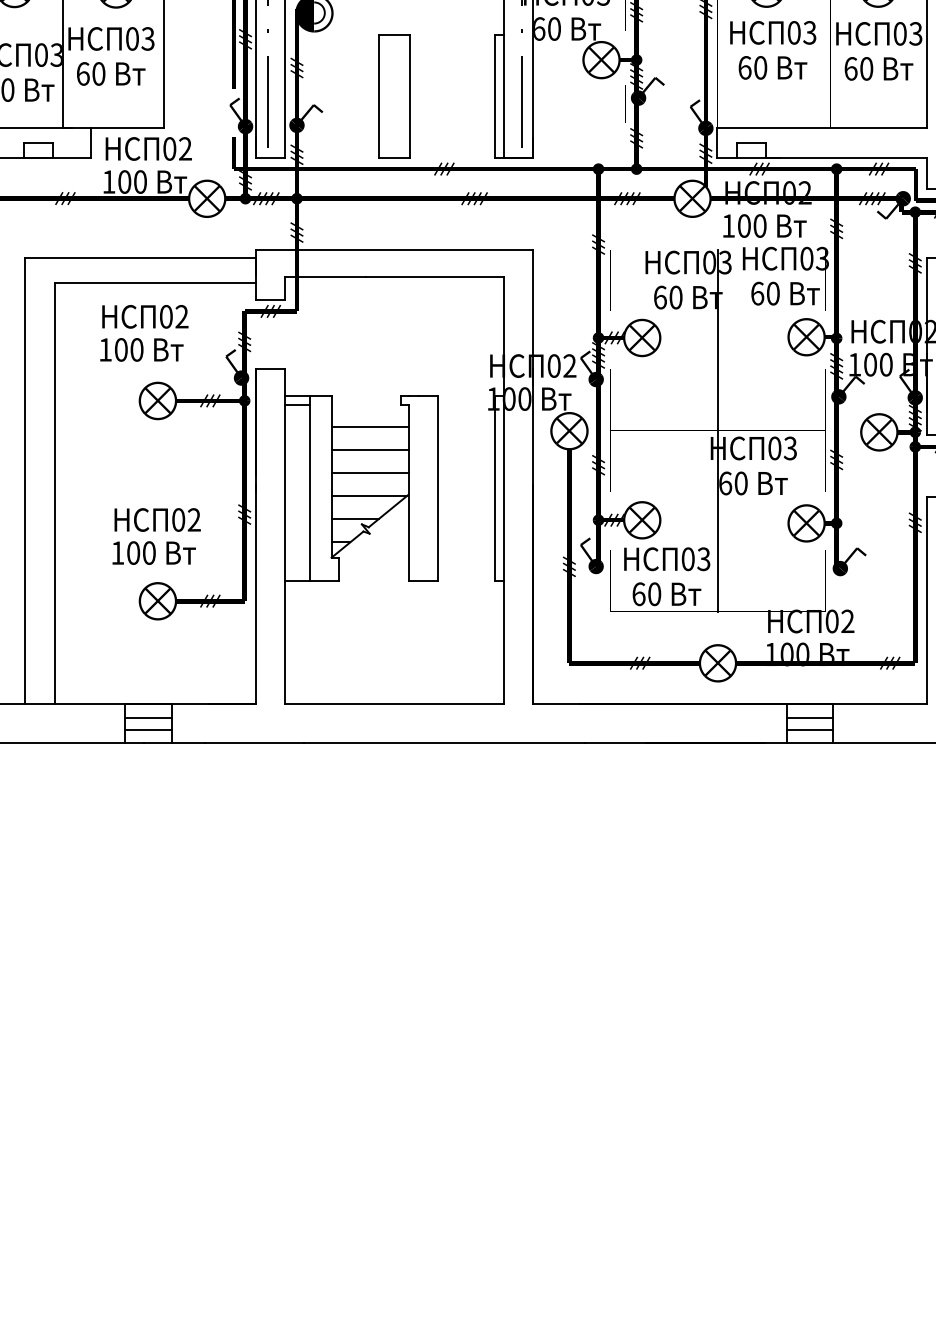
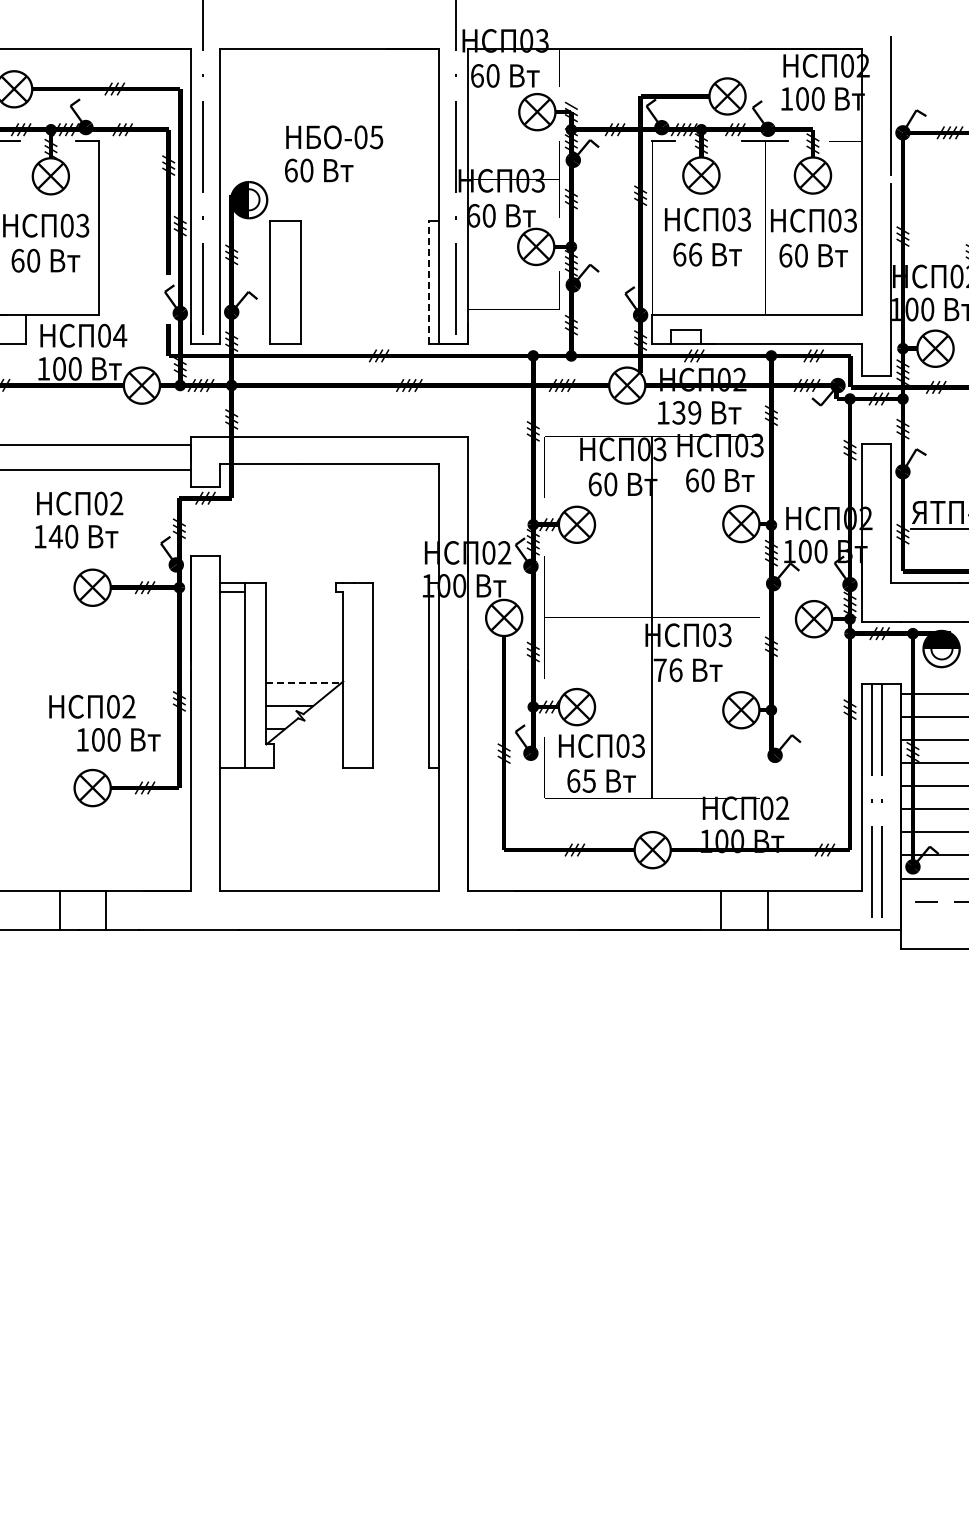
text: (760, 67) -> (695, 254), 60 -> 66
part: (394, 95) -> (285, 282), moved
line: (494, 95) -> (429, 282), solid -> dashed
text: (185, 148) -> (120, 335), 02 -> 04
text: (751, 225) -> (686, 412), 100 -> 139
text: (120, 349) -> (55, 536), 100 -> 140
line: (369, 426) -> (304, 613), removed
line: (369, 449) -> (304, 636), removed
line: (369, 472) -> (304, 659), removed
text: (732, 483) -> (667, 670), 60 -> 76
line: (368, 495) -> (303, 682), solid -> dashed
text: (153, 552) -> (118, 739), moved
text: (653, 593) -> (588, 780), 60 -> 65
line: (148, 717) -> (83, 904), removed
line: (809, 717) -> (744, 904), removed
line: (148, 729) -> (83, 916), removed
line: (809, 729) -> (744, 916), removed

